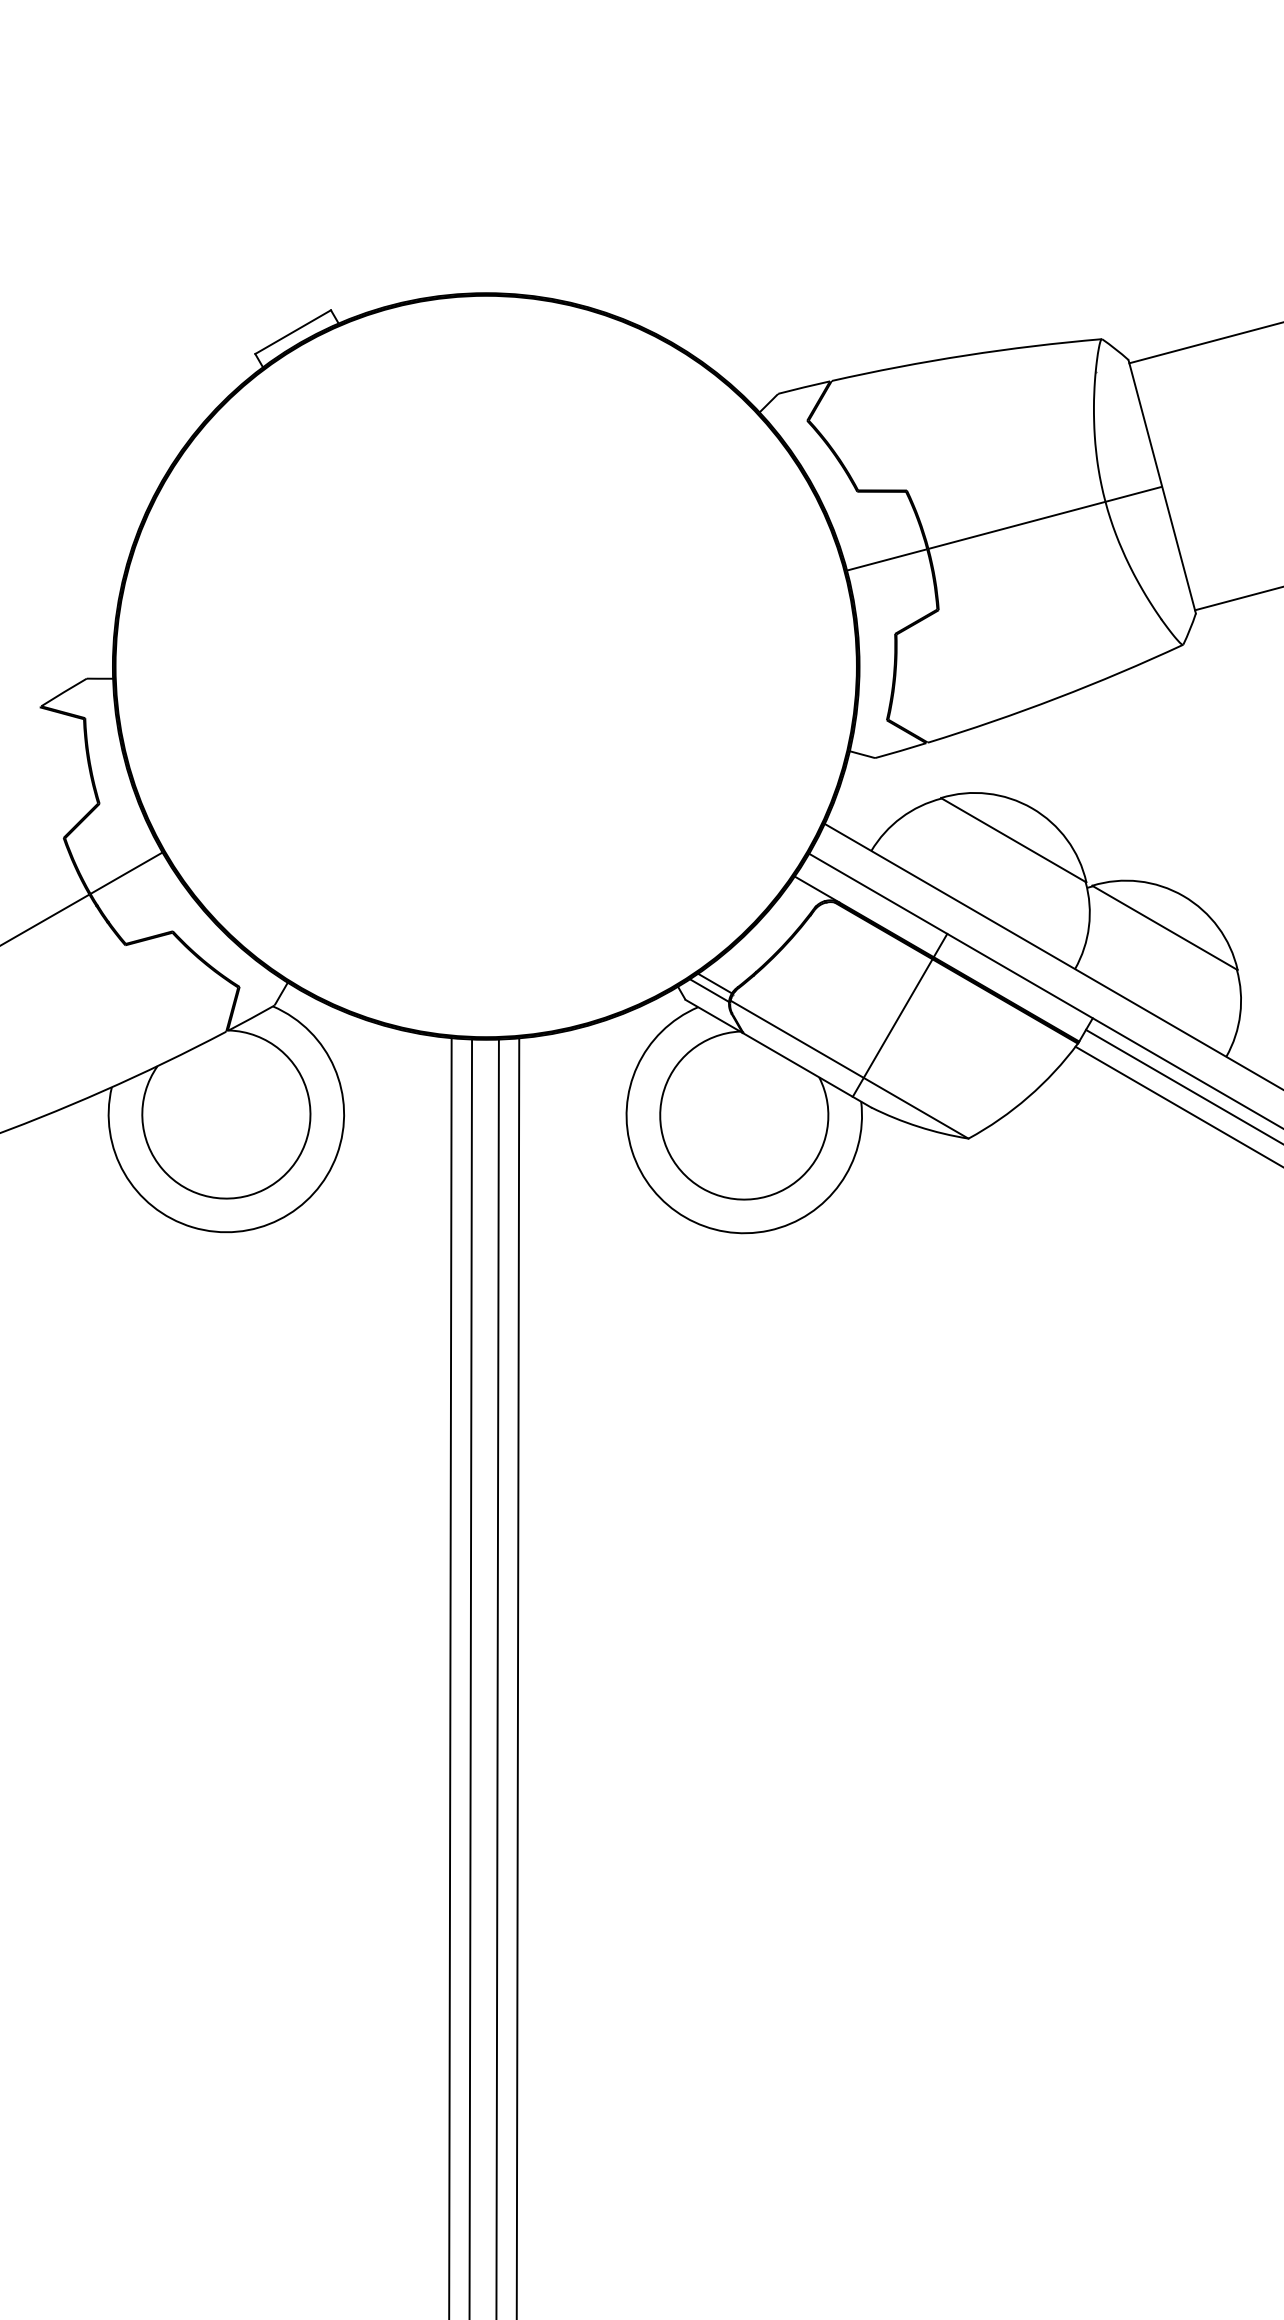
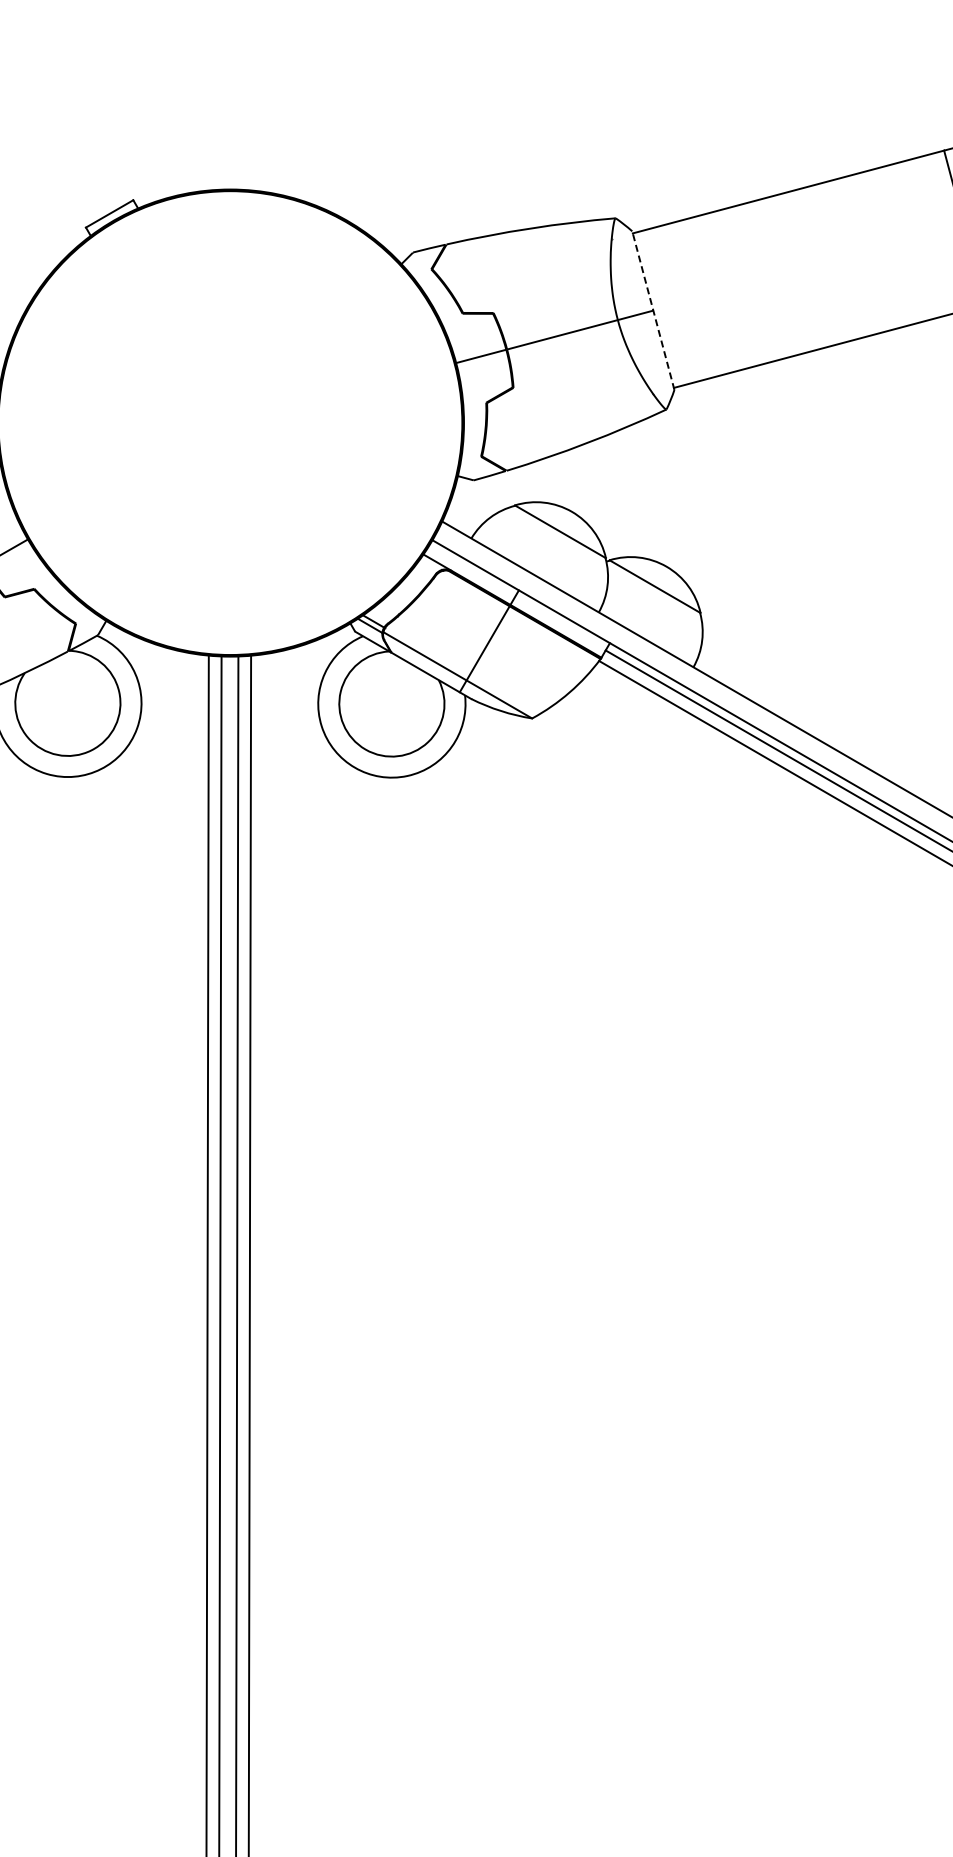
line: (1162, 486) -> (653, 310), solid -> dashed

